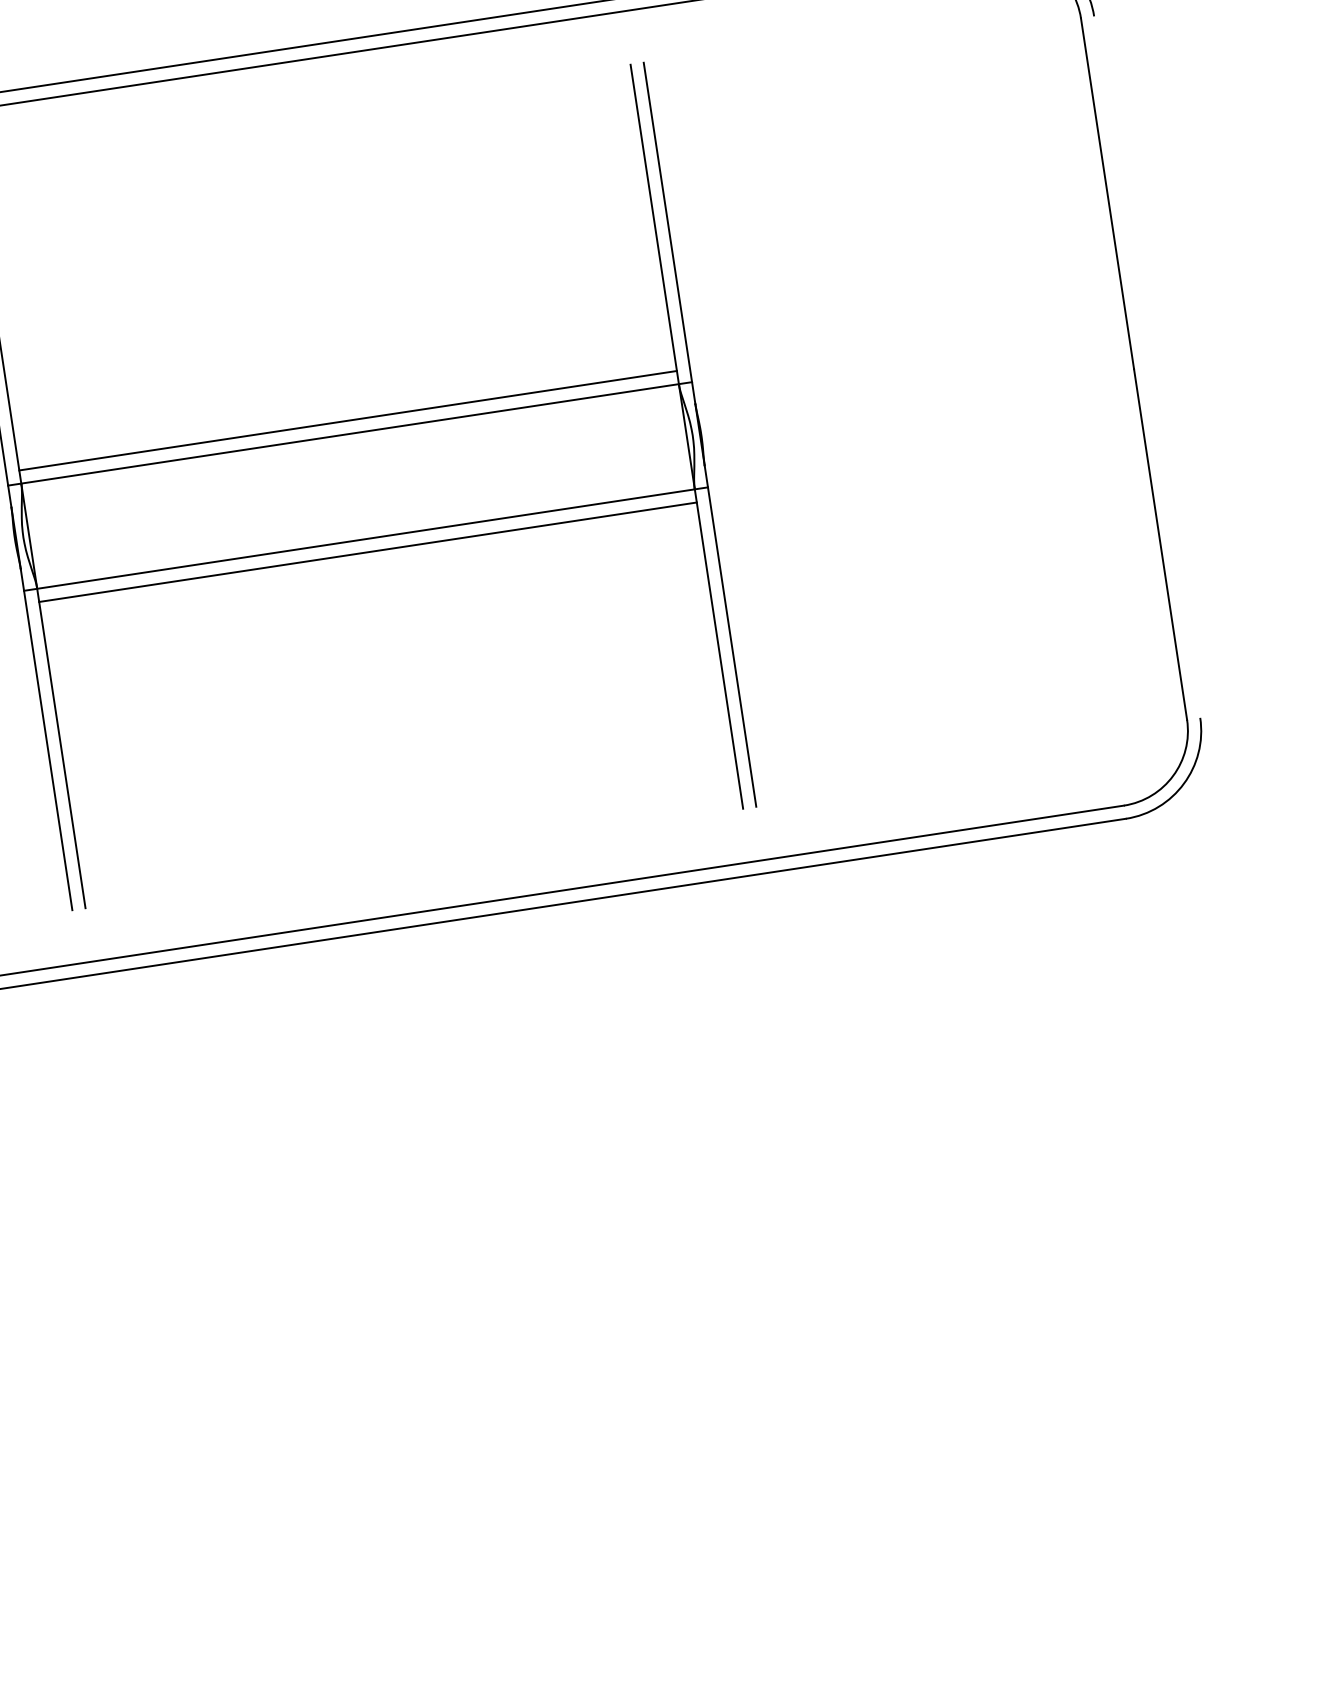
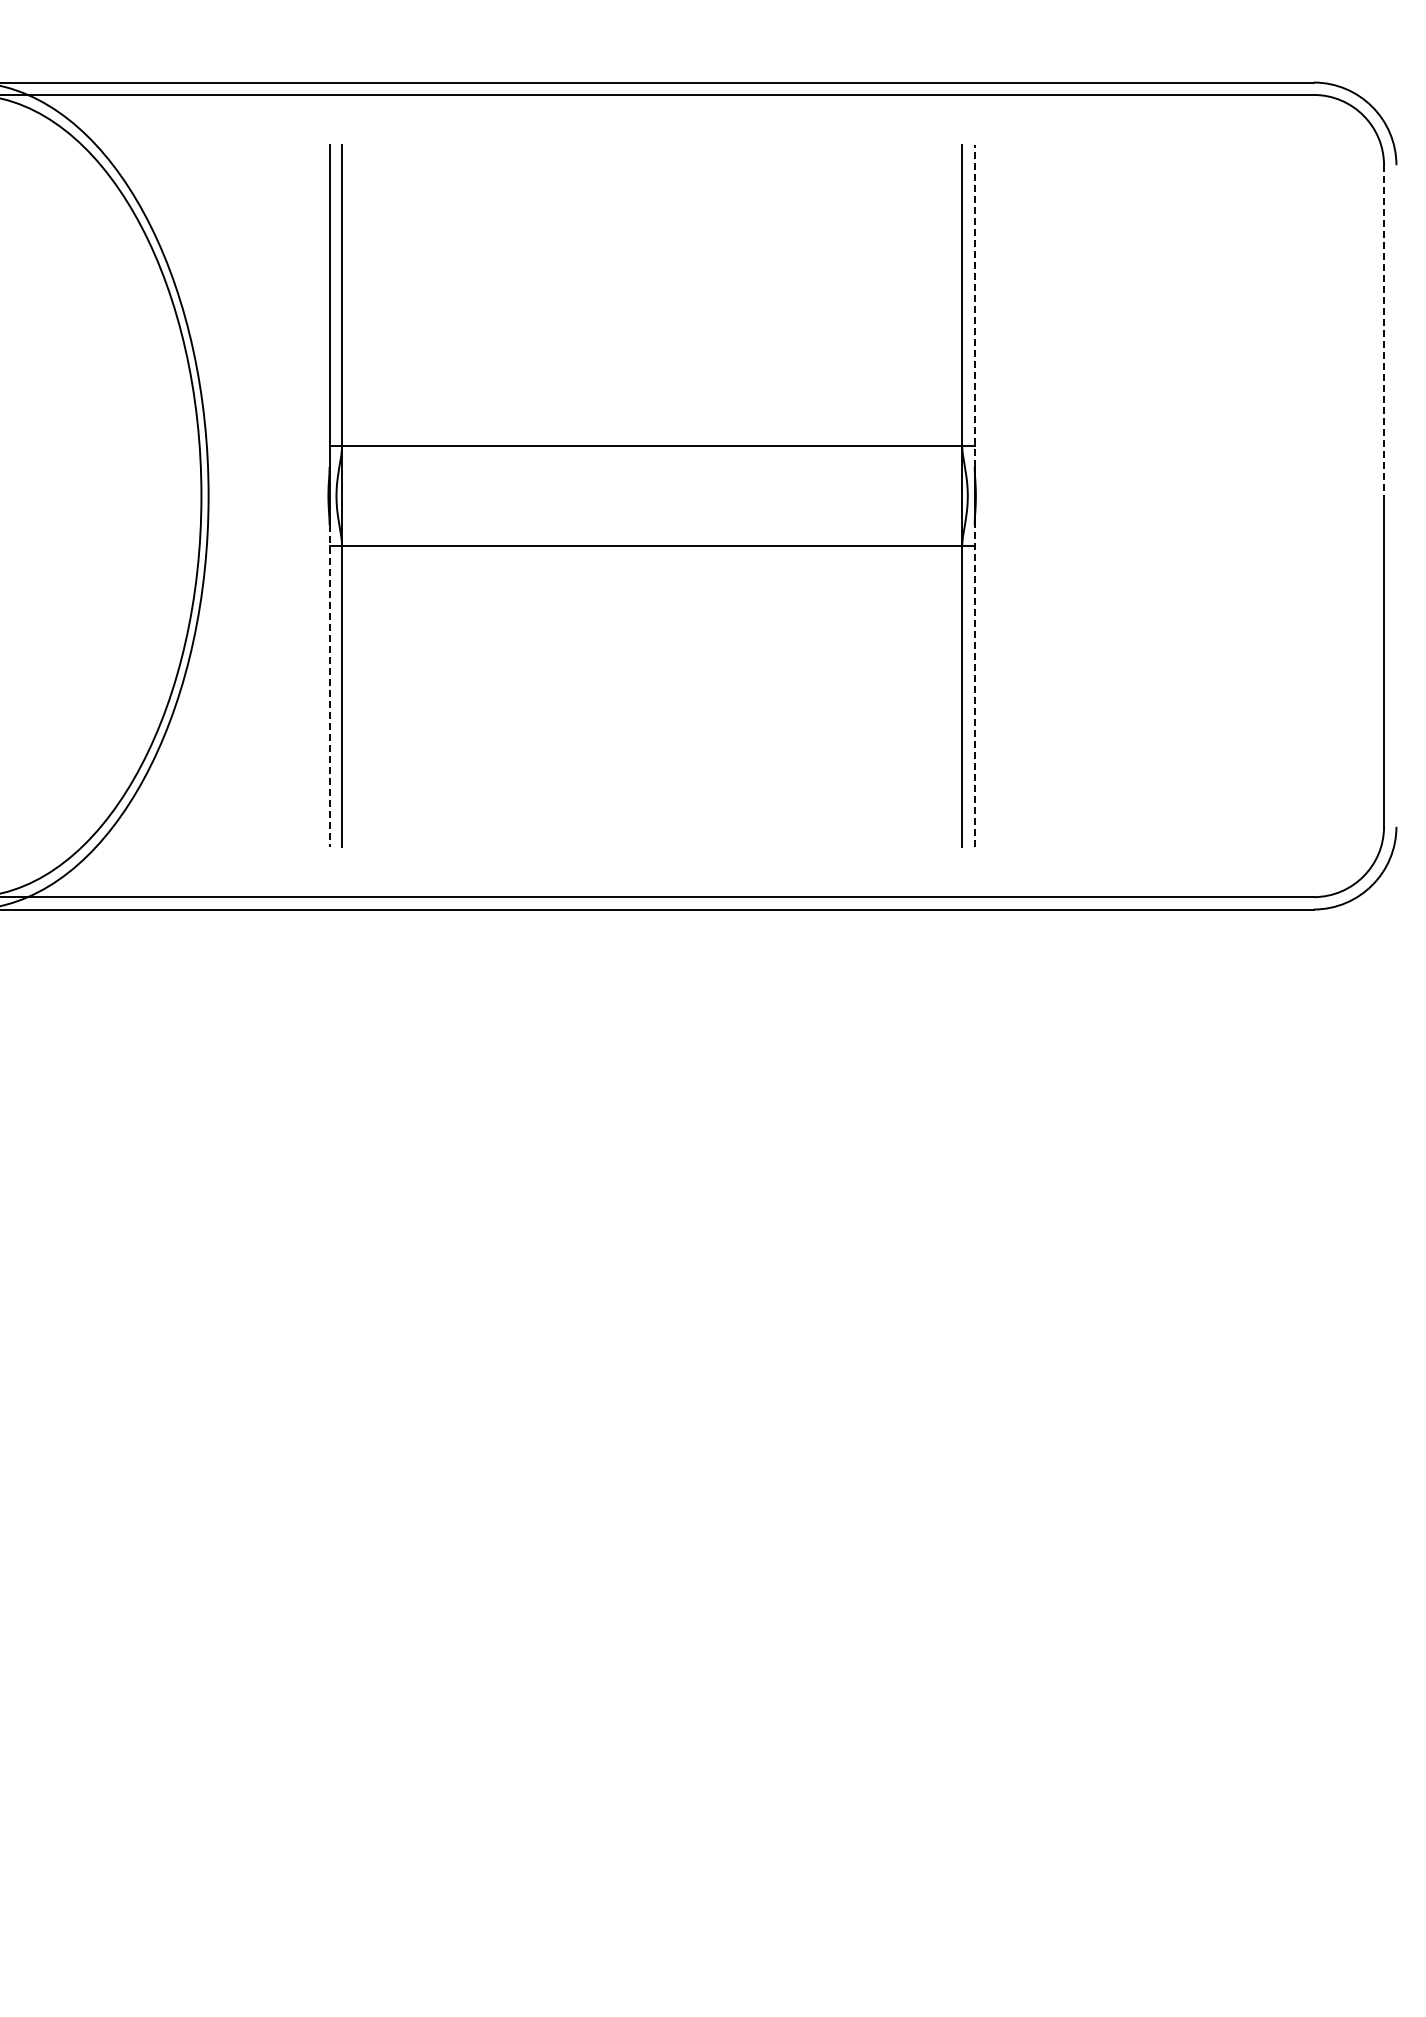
line: (1108, 194) -> (1384, 331), solid -> dashed
line: (669, 233) -> (974, 306), solid -> dashed
line: (348, 421) -> (652, 434), removed
line: (368, 552) -> (652, 558), removed
line: (730, 636) -> (974, 686), solid -> dashed
line: (46, 740) -> (329, 686), solid -> dashed

